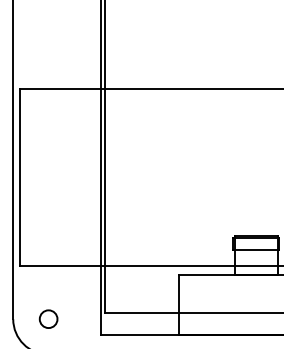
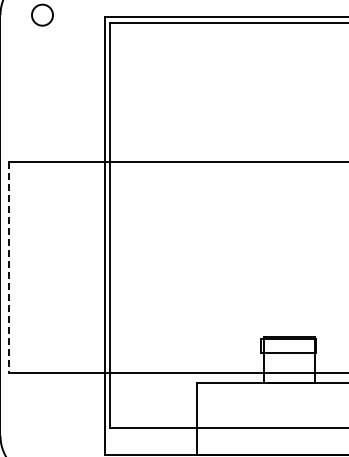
line: (20, 178) -> (8, 268), solid -> dashed
circle: (48, 318) -> (42, 435), removed

